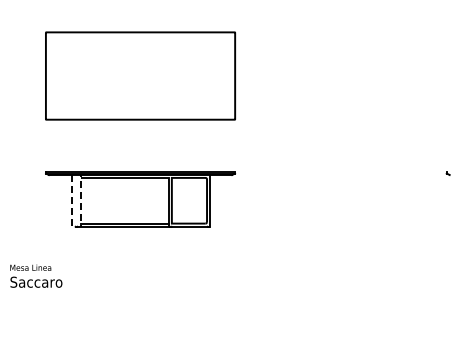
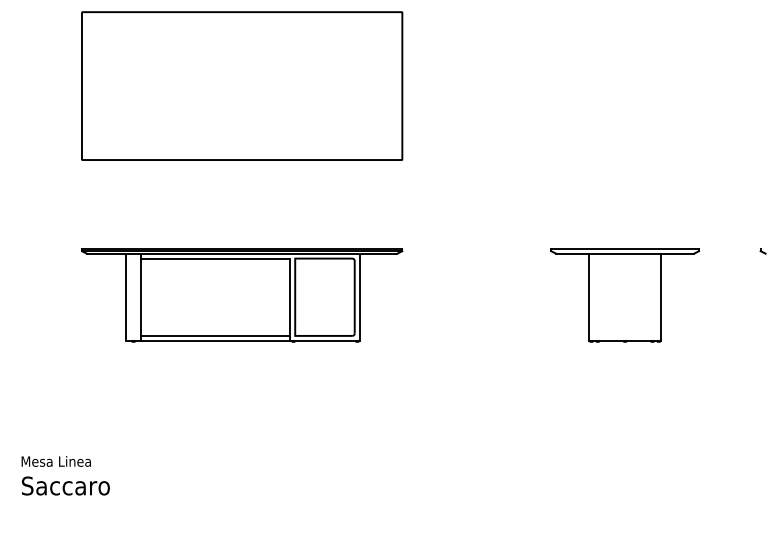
part: (366, 199) -> (624, 295), added
line: (76, 226) -> (133, 340), dashed -> solid
text: (36, 275) -> (66, 474), moved

